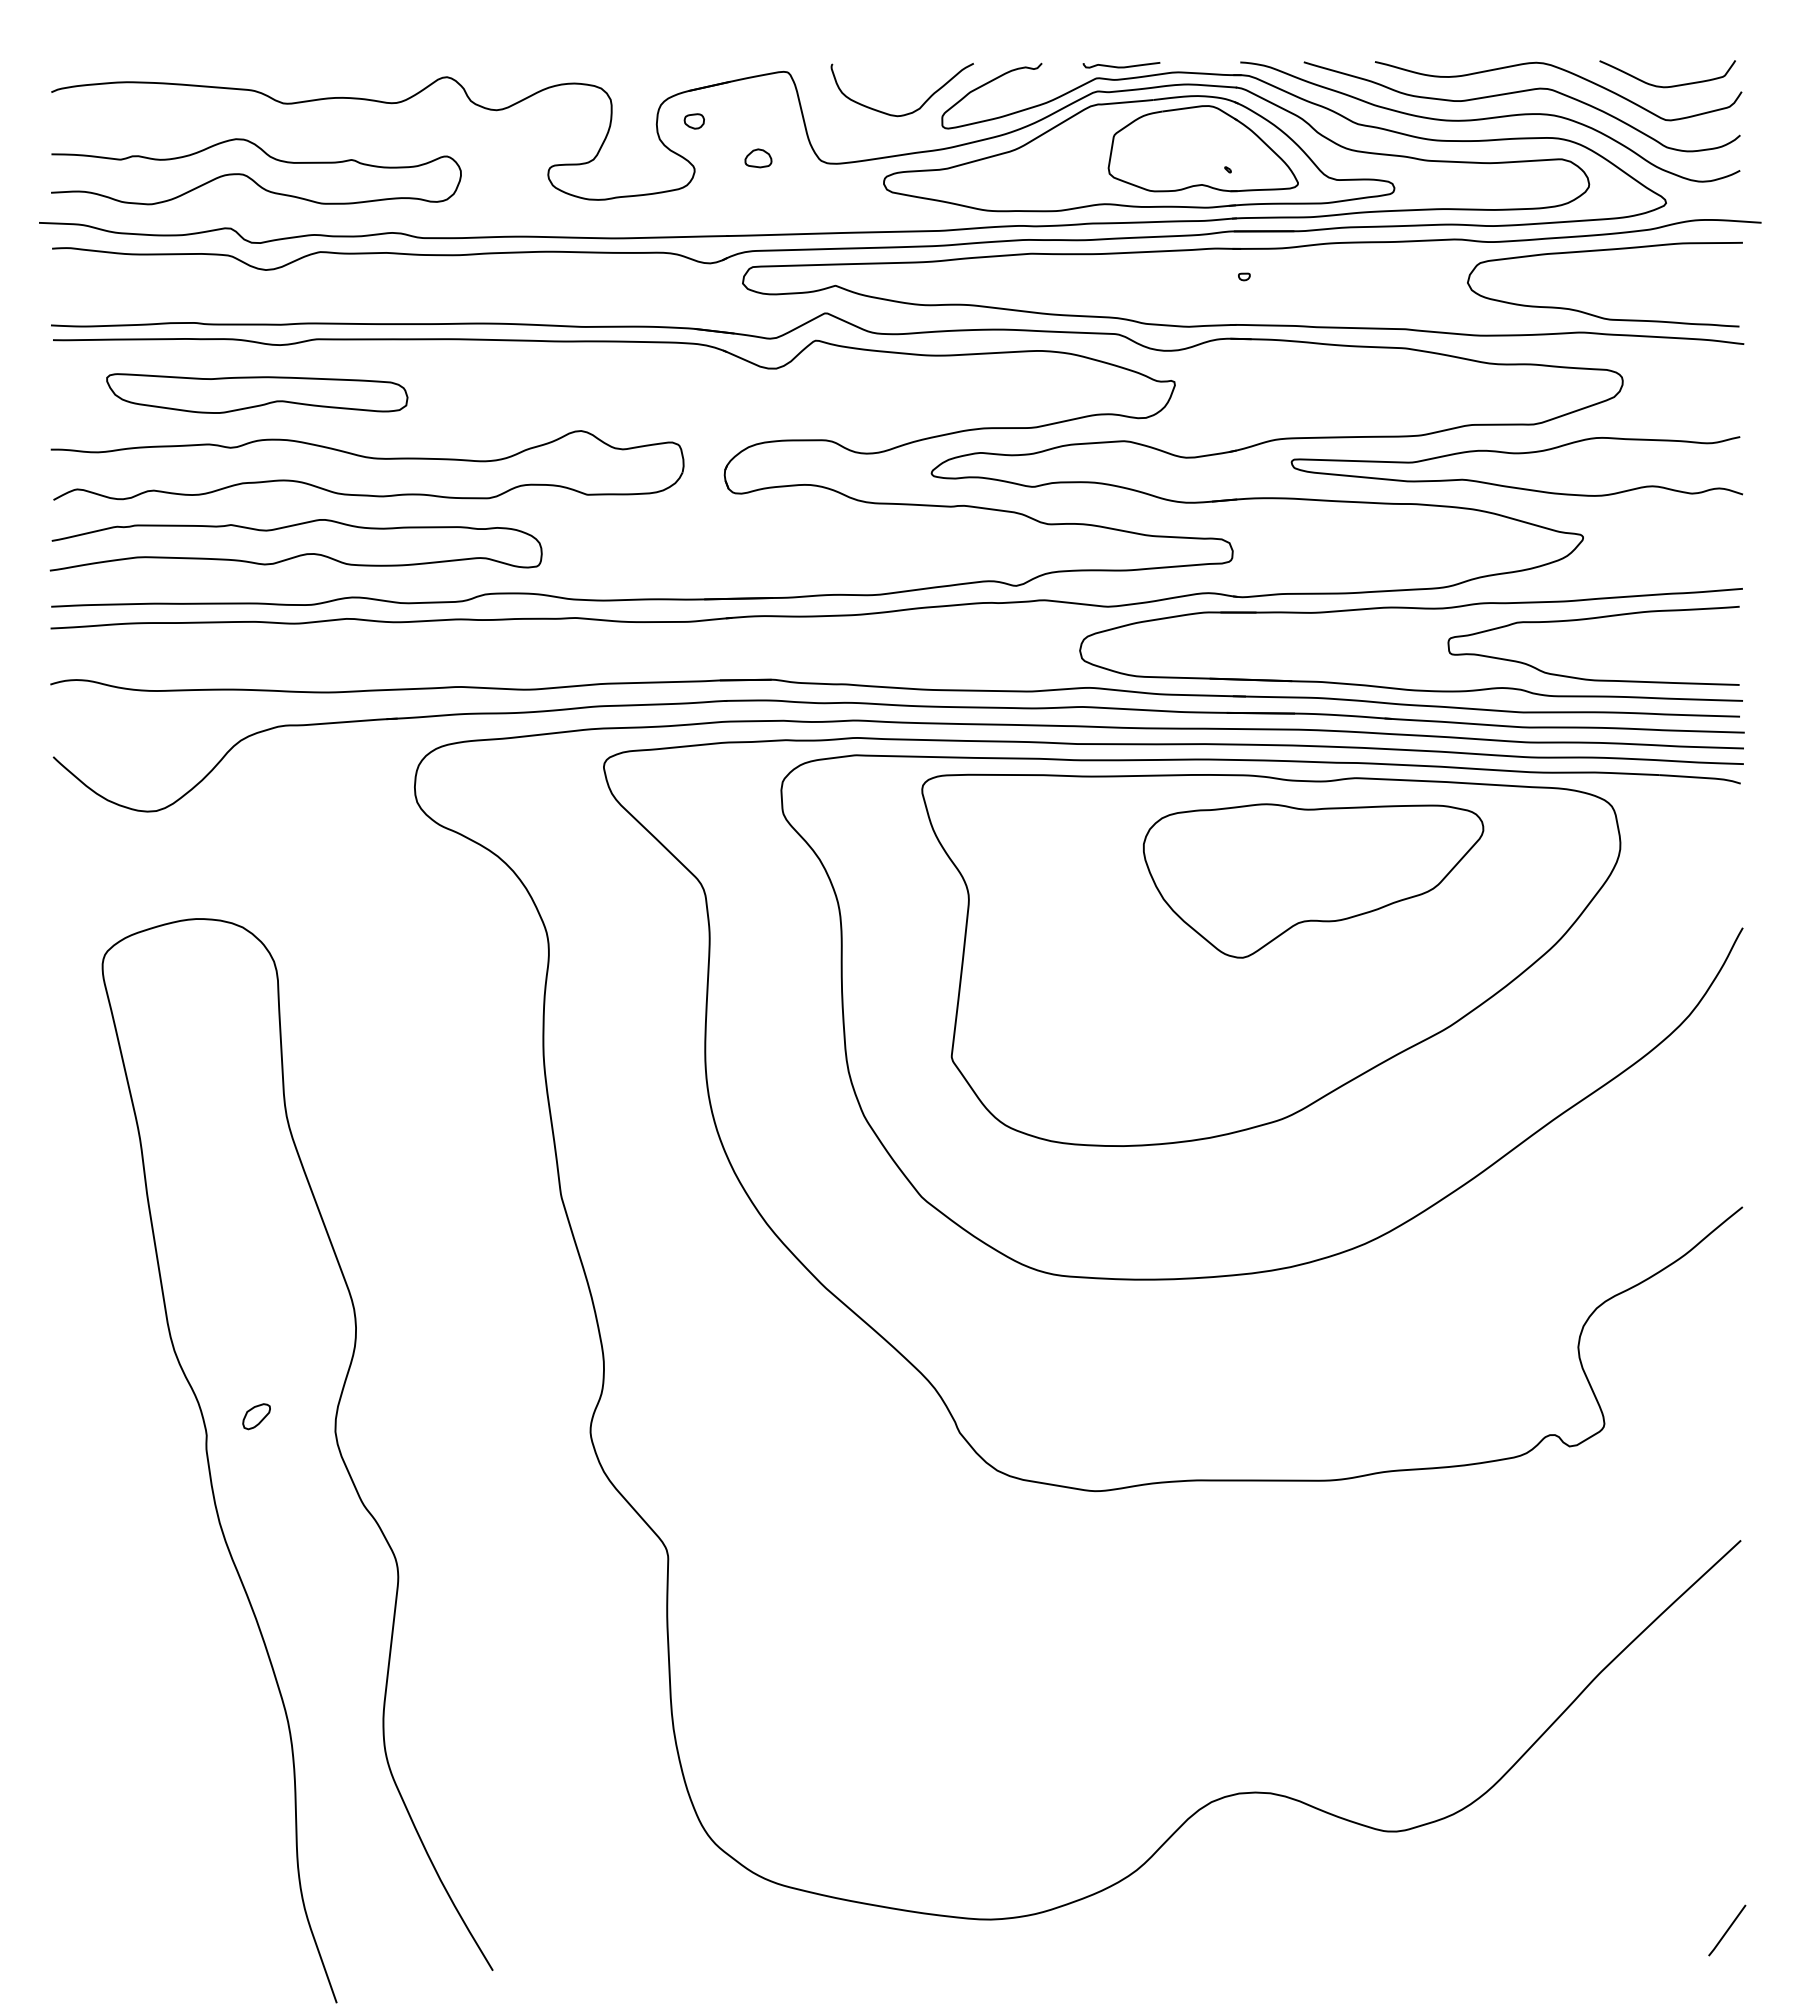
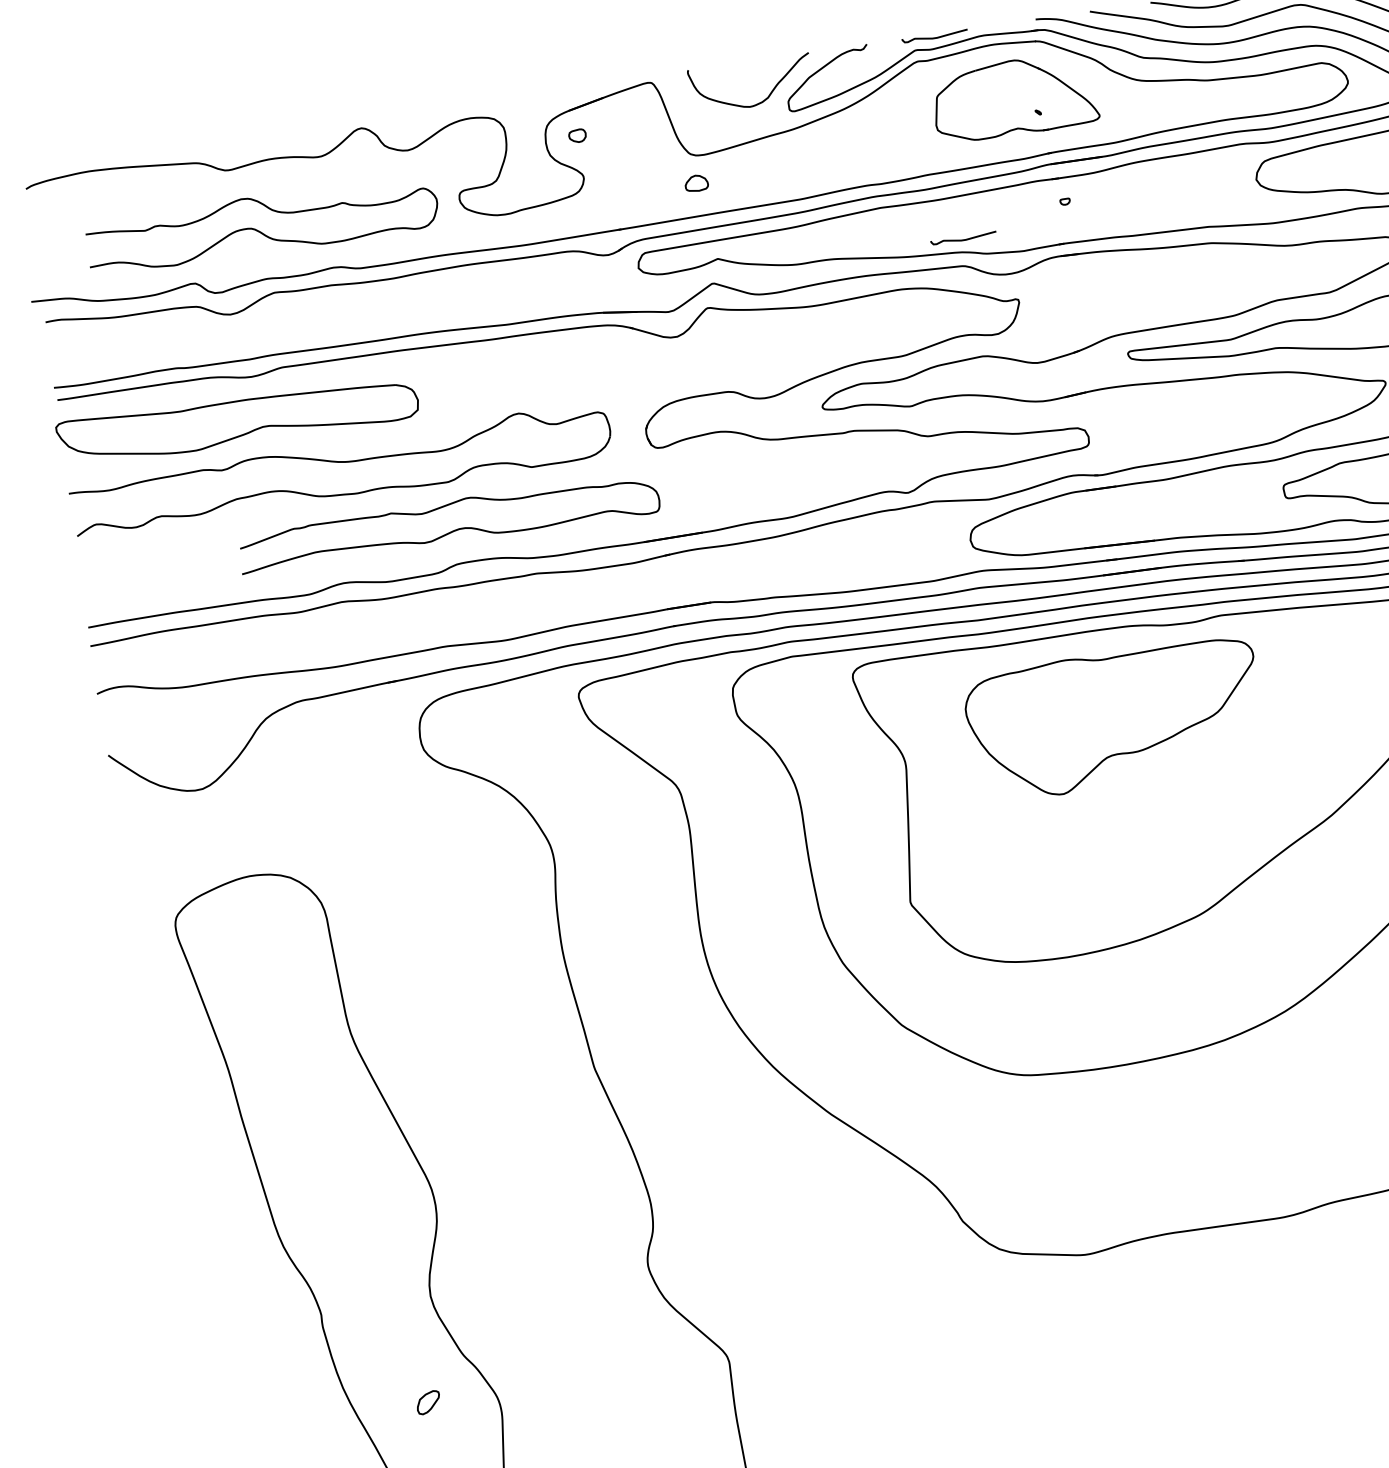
part: (1139, 153) -> (960, 109), removed
part: (758, 158) -> (696, 183), moved
curve: (252, 178) -> (259, 230), moved
curve: (1121, 303) -> (963, 239), added
part: (257, 393) -> (238, 420), size x1.4
curve: (299, 554) -> (452, 530), moved
part: (1313, 880) -> (1114, 719), moved
part: (256, 1416) -> (428, 1402), moved

